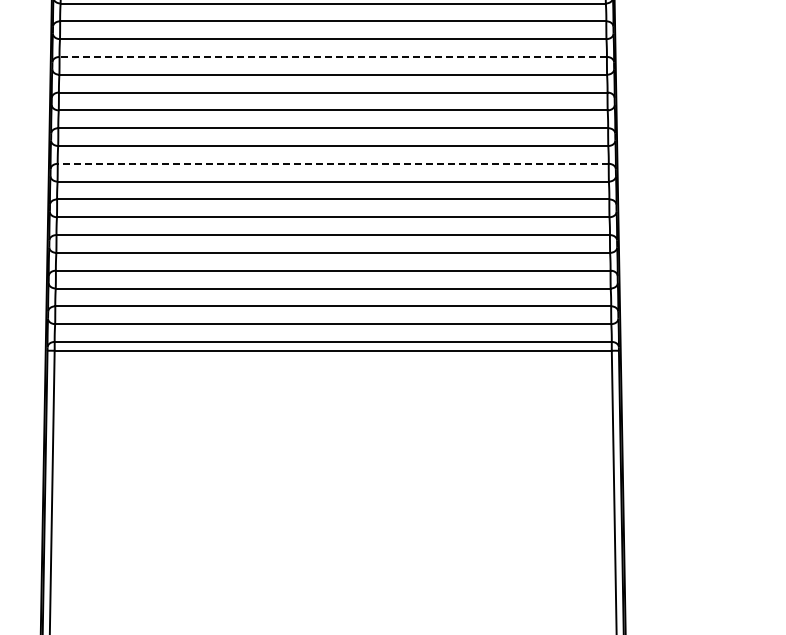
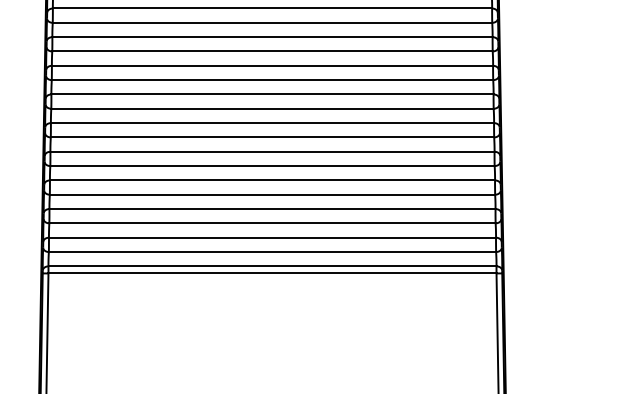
line: (333, 56) -> (272, 36), dashed -> solid
line: (333, 163) -> (272, 122), dashed -> solid

